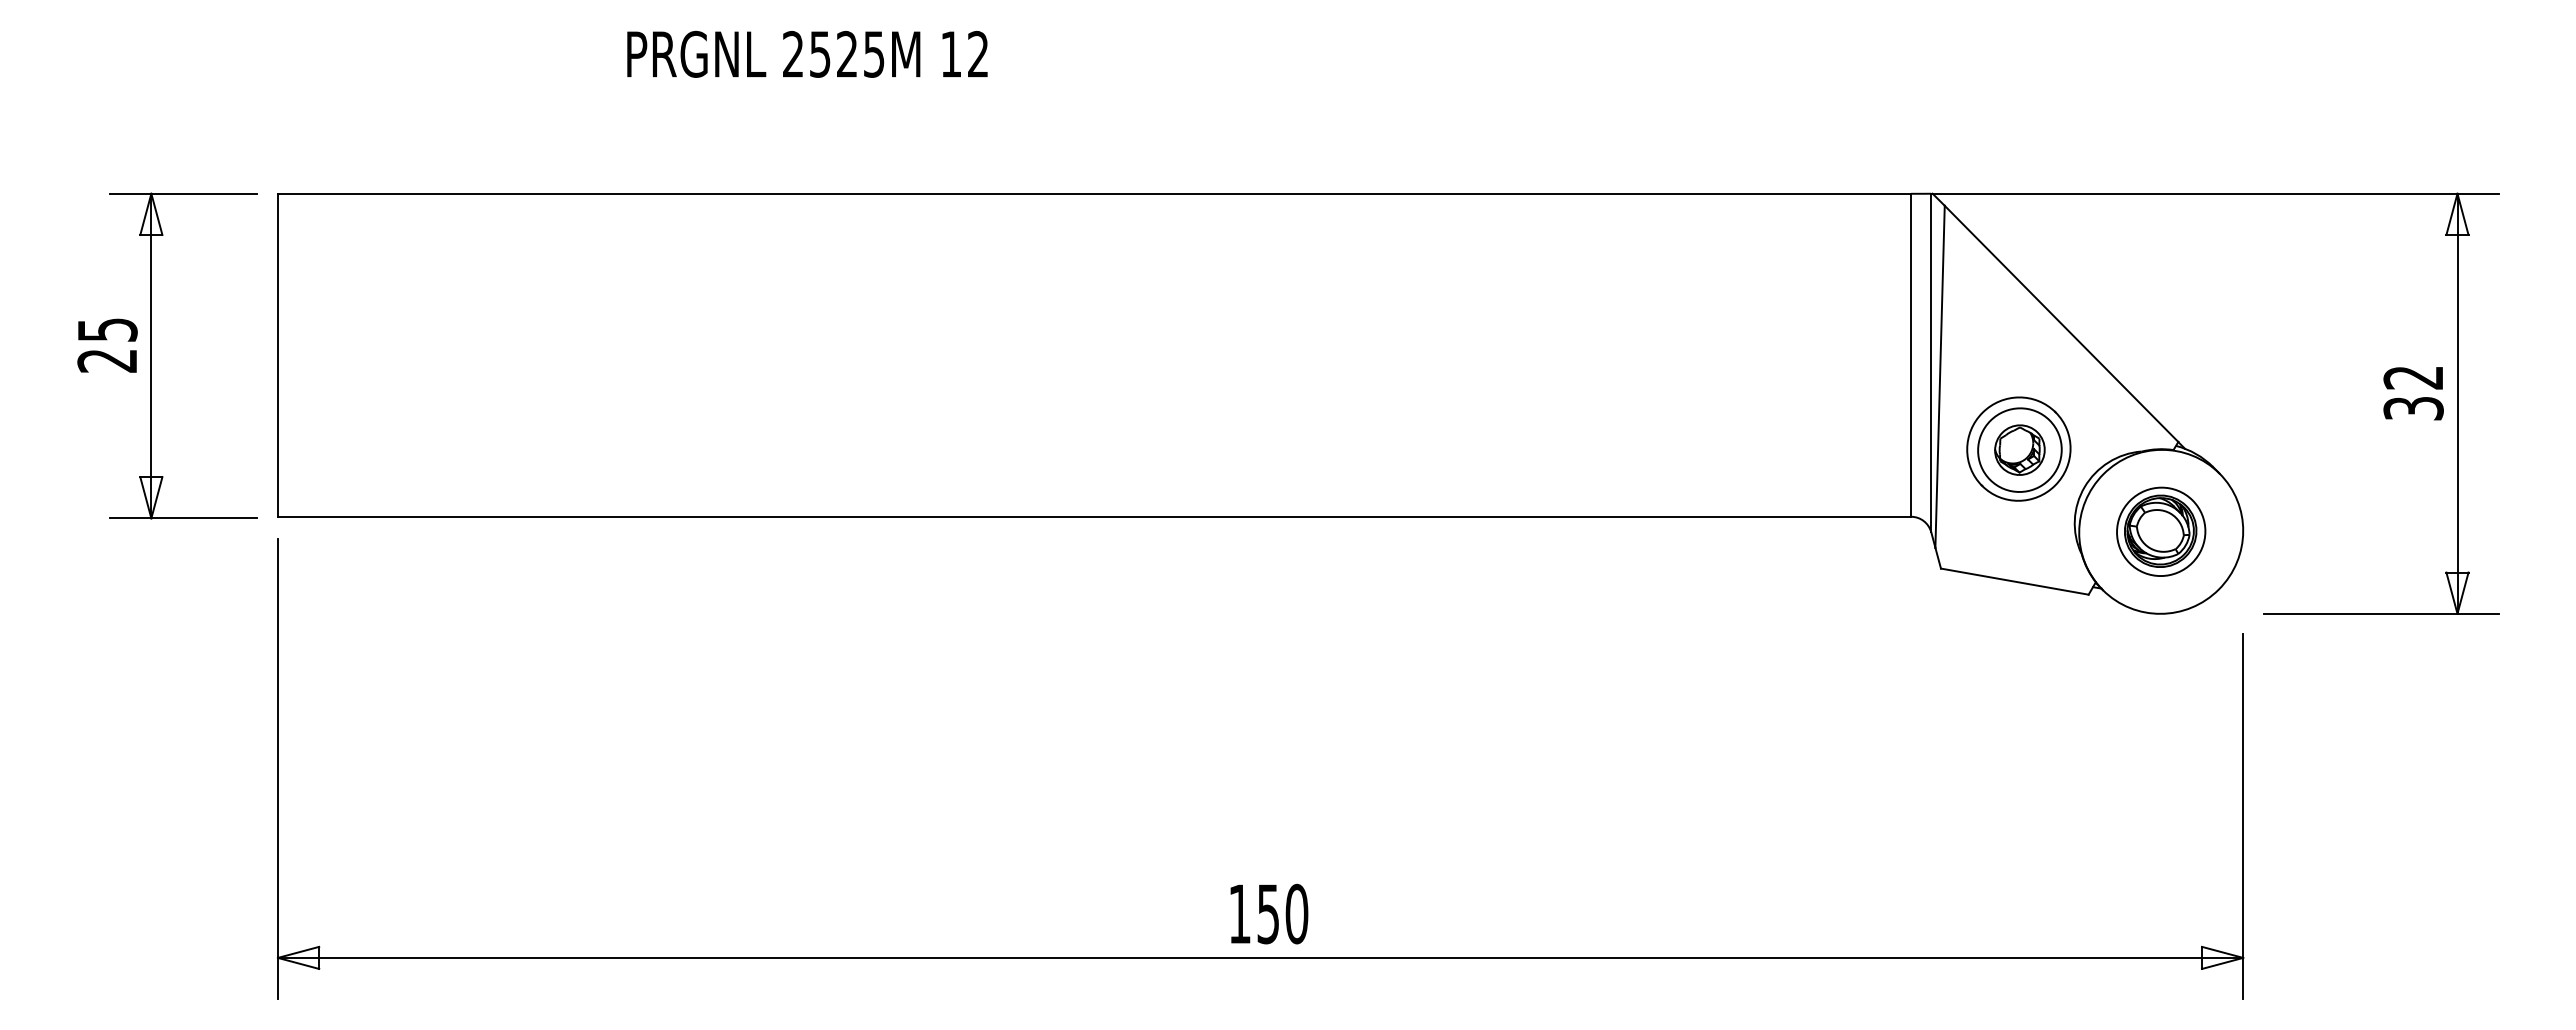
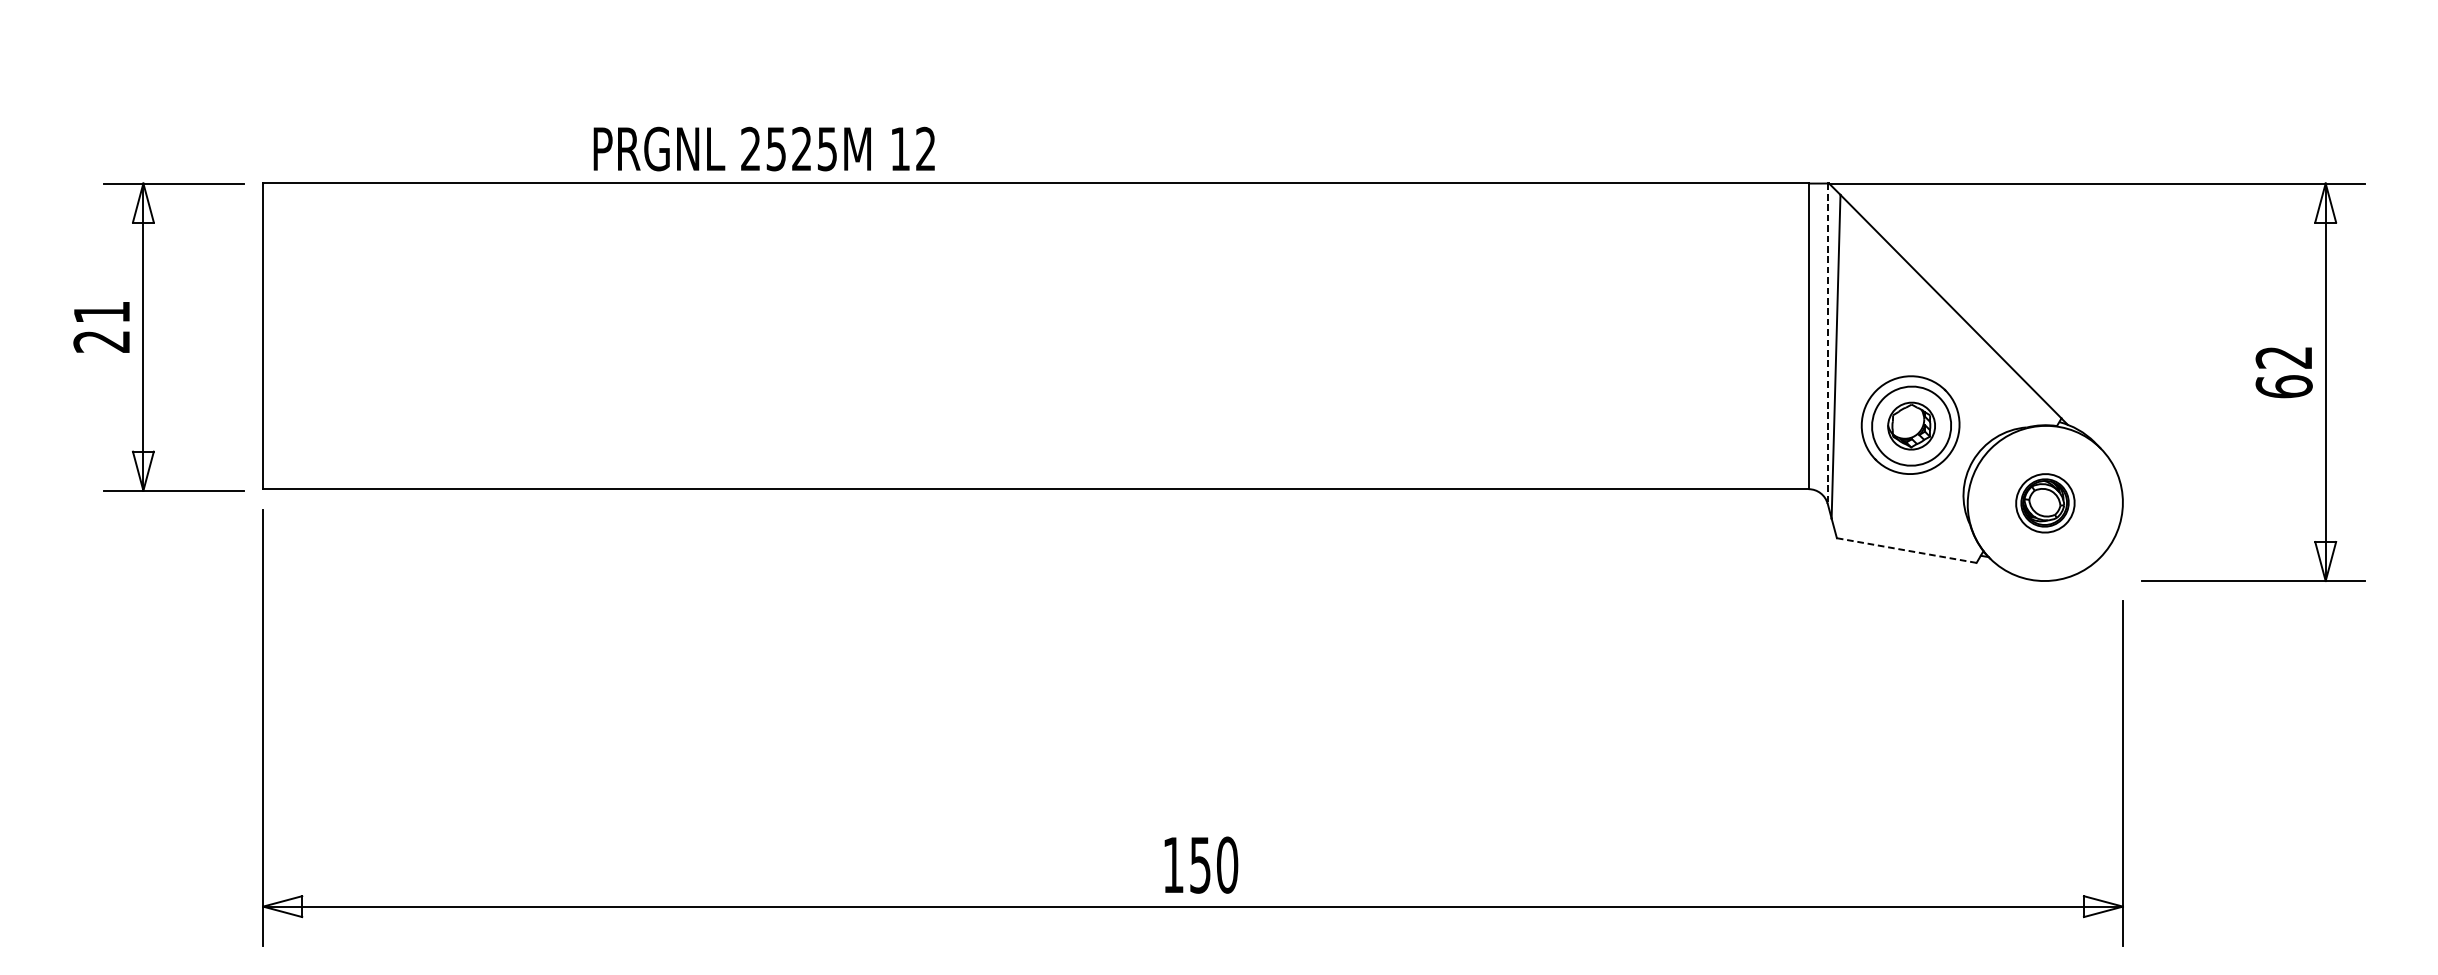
text: (807, 53) -> (764, 148), moved
text: (107, 329) -> (101, 311), 25 -> 21
line: (1931, 363) -> (1827, 344), solid -> dashed
text: (2413, 408) -> (2284, 386), 32 -> 62
part: (2161, 531) -> (2045, 503), size x0.7
line: (2014, 581) -> (1906, 550), solid -> dashed

